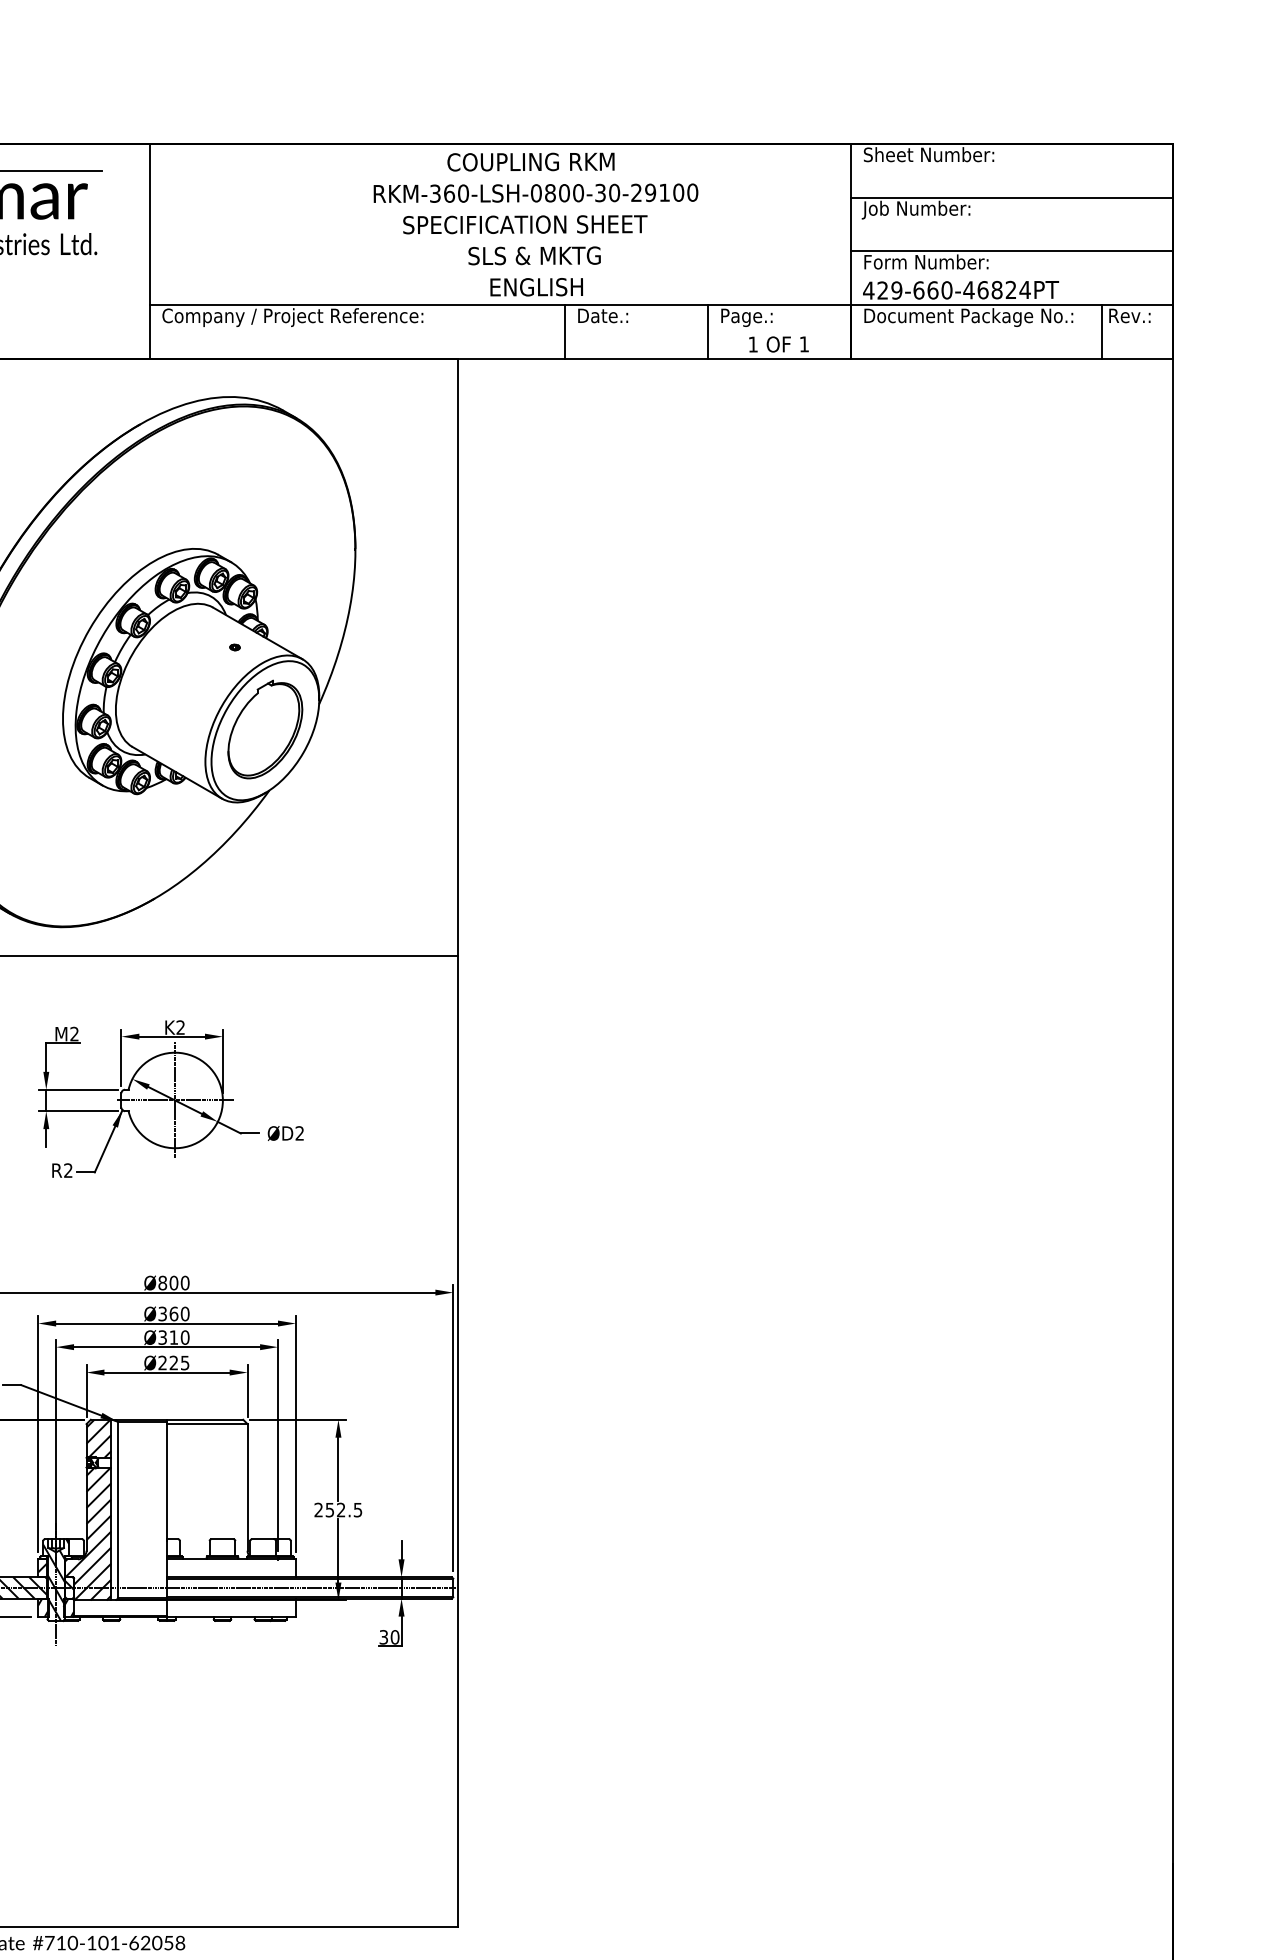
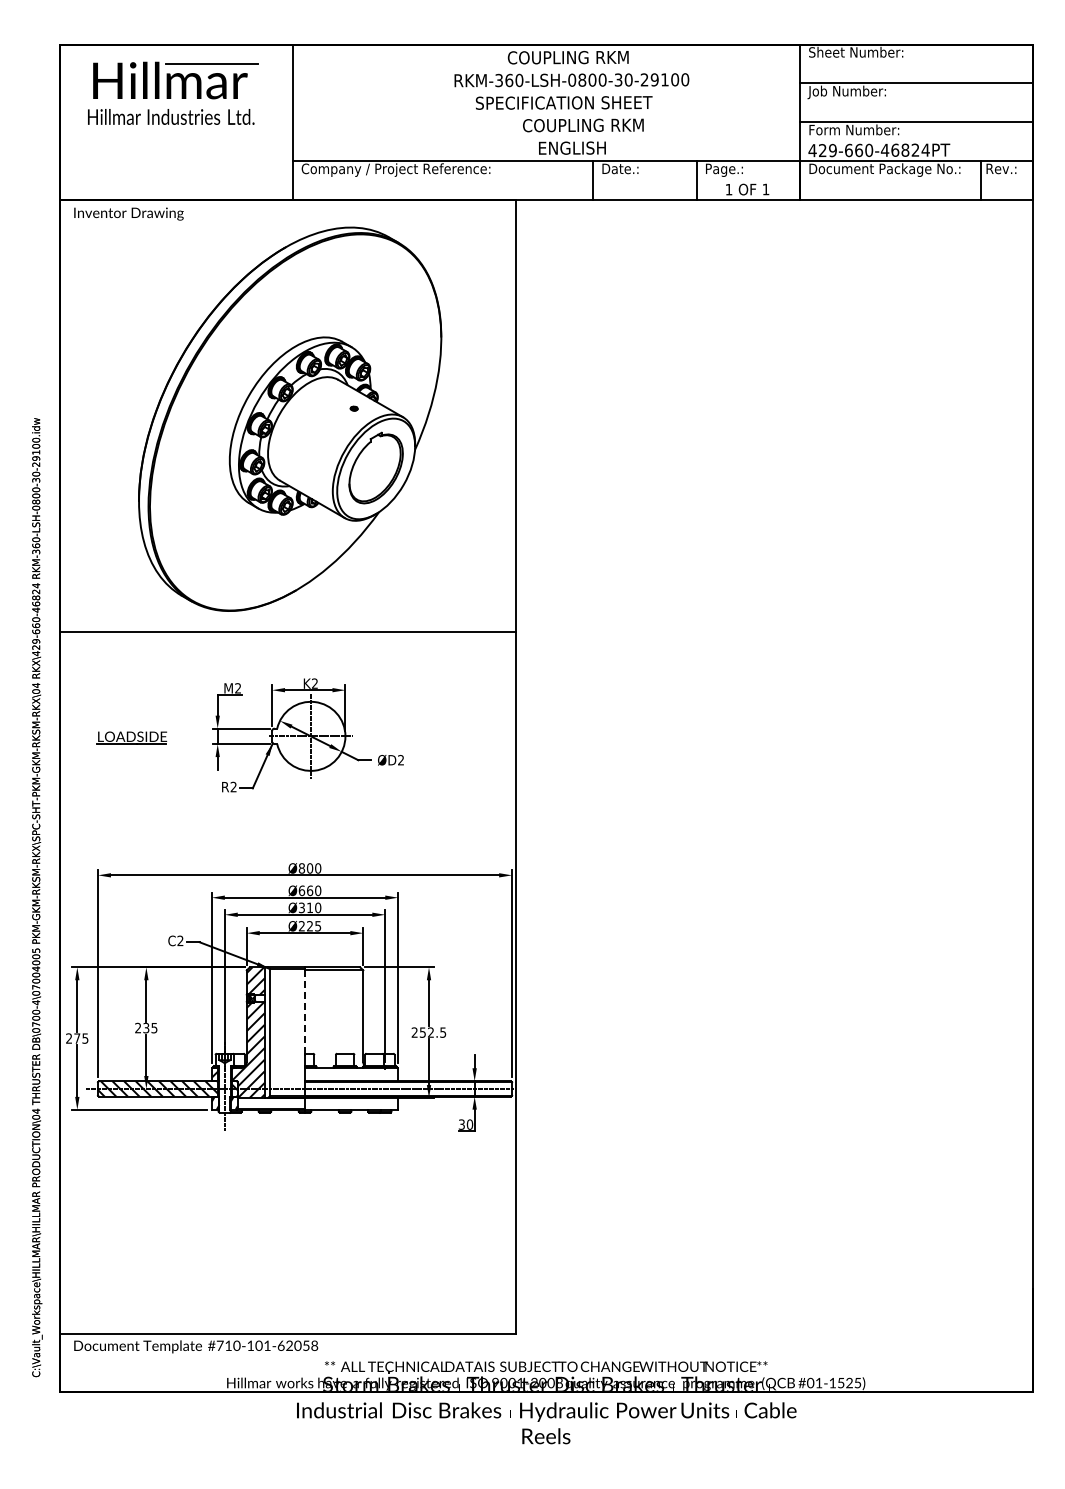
text: (552, 255) -> (583, 125), SLS & MKTG -> COUPLING RKM
text: (162, 1313) -> (301, 890), Ø360 -> Ø660
line: (167, 1482) -> (305, 1012), solid -> dashed
hatch: (55, 1579) -> (224, 1082), removed

